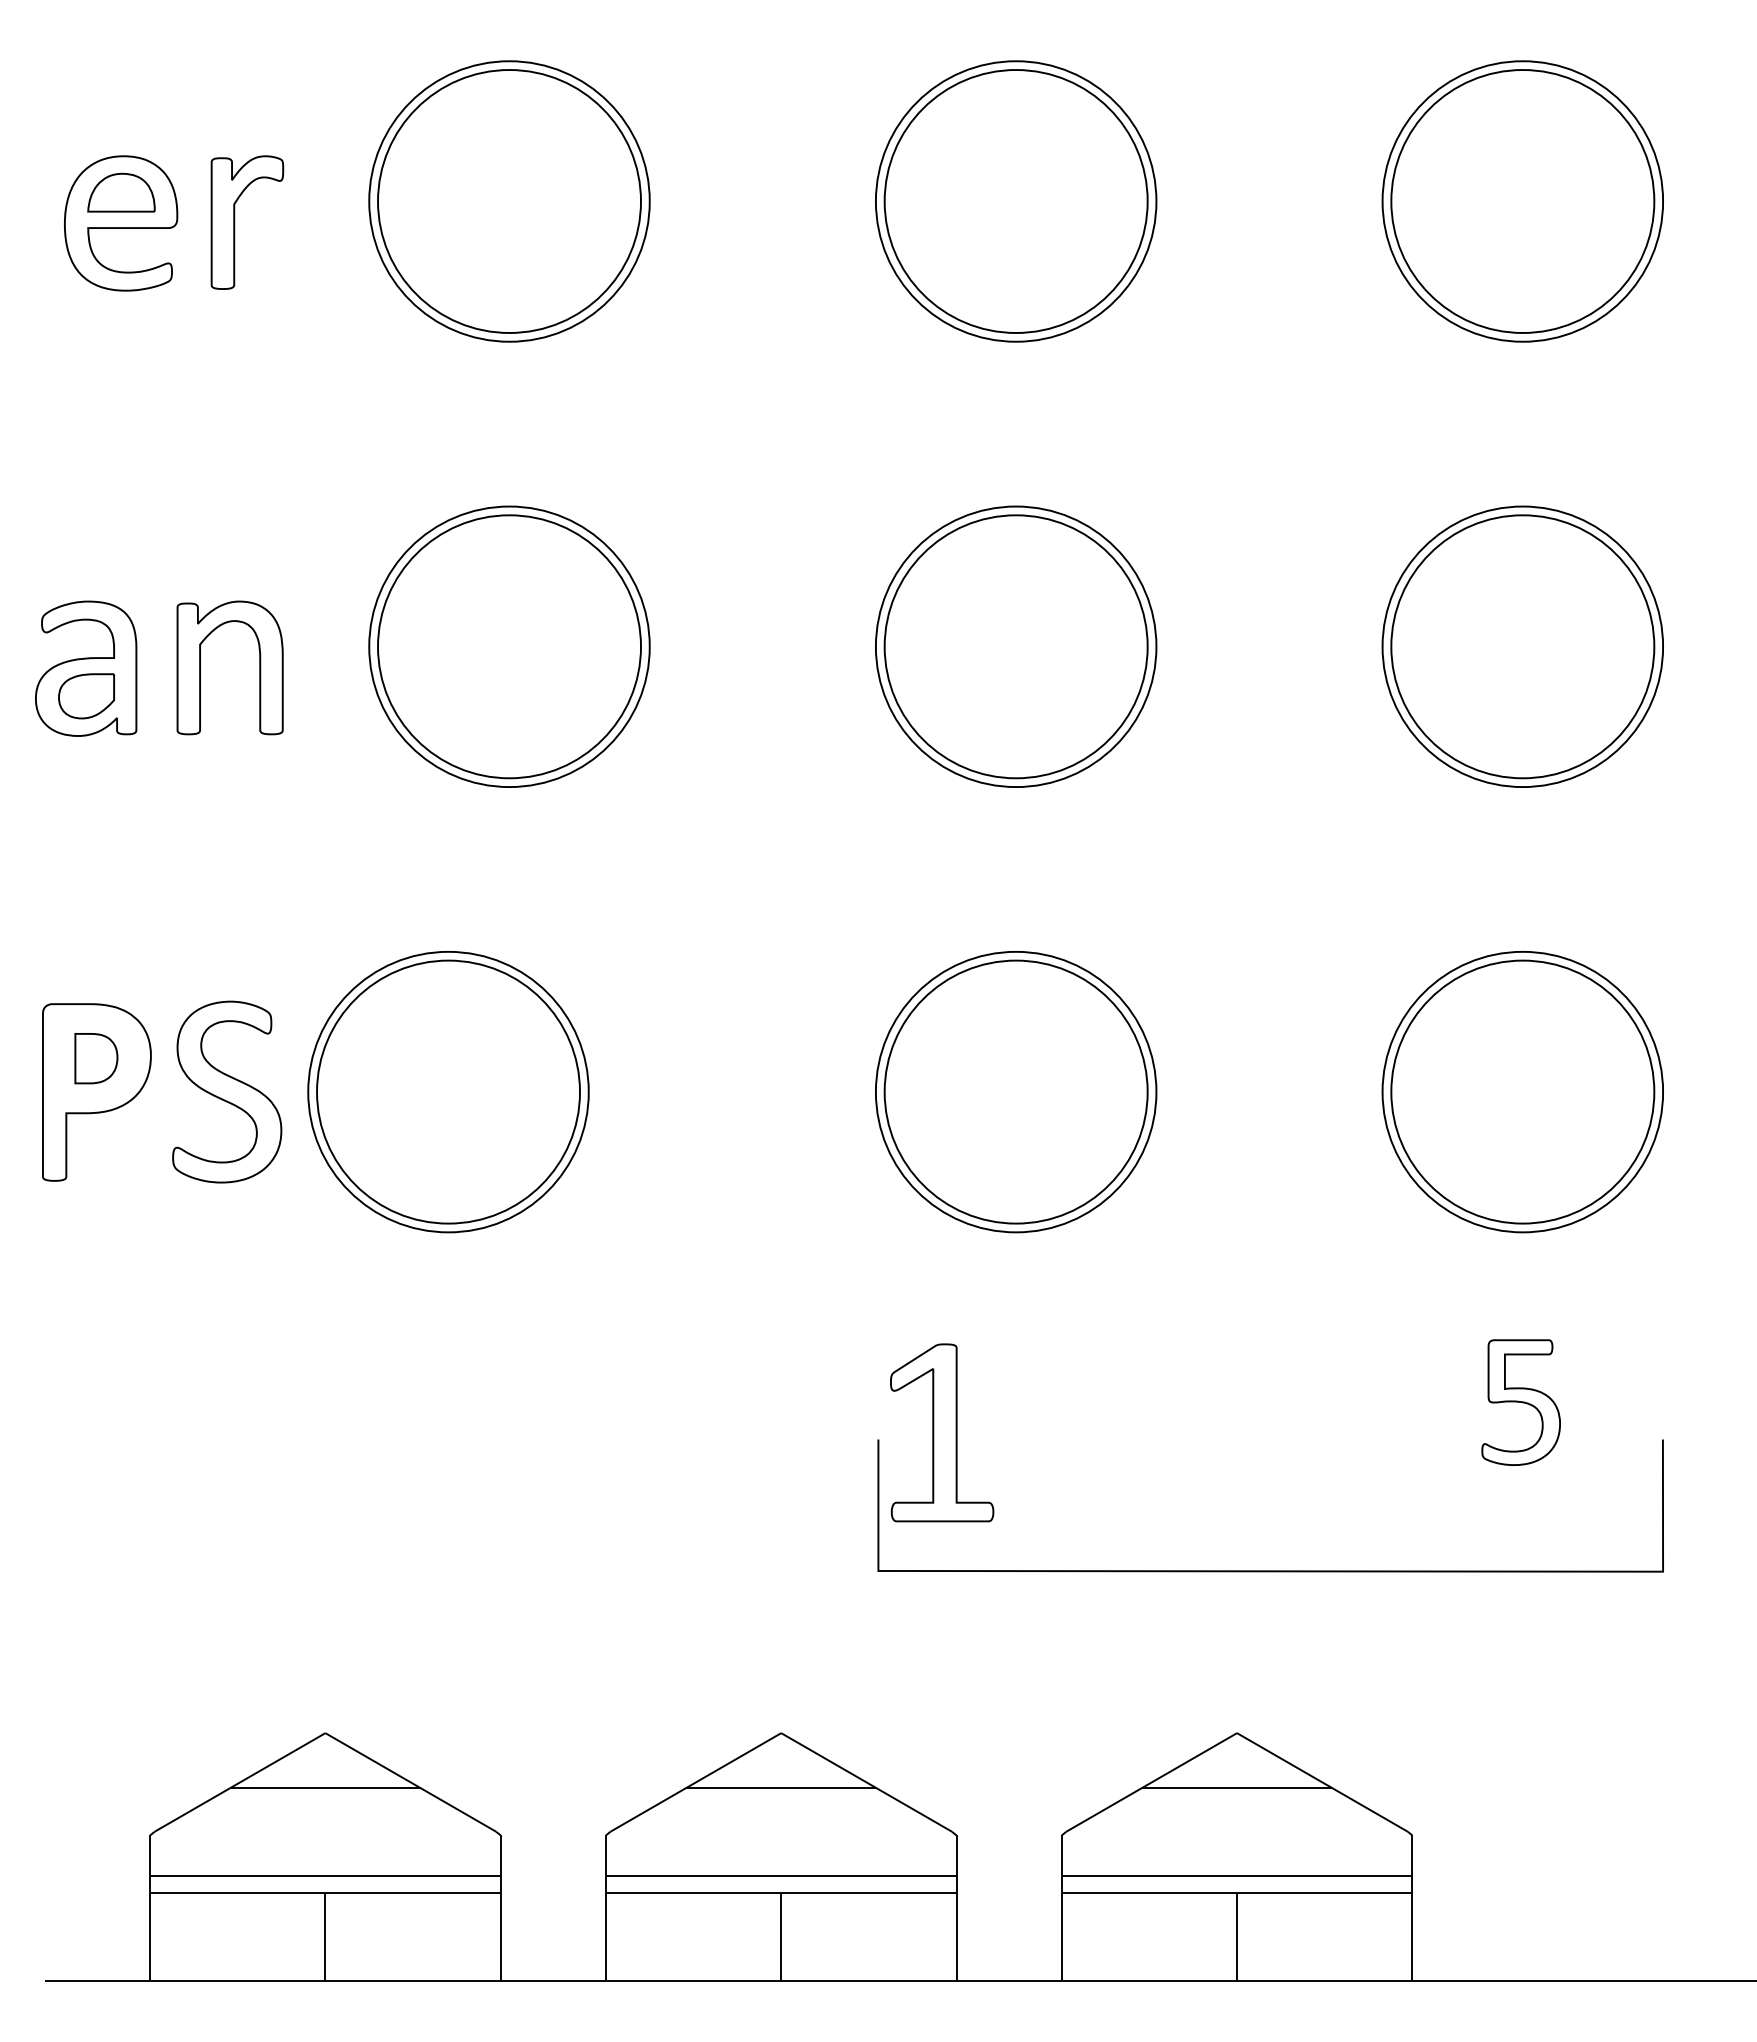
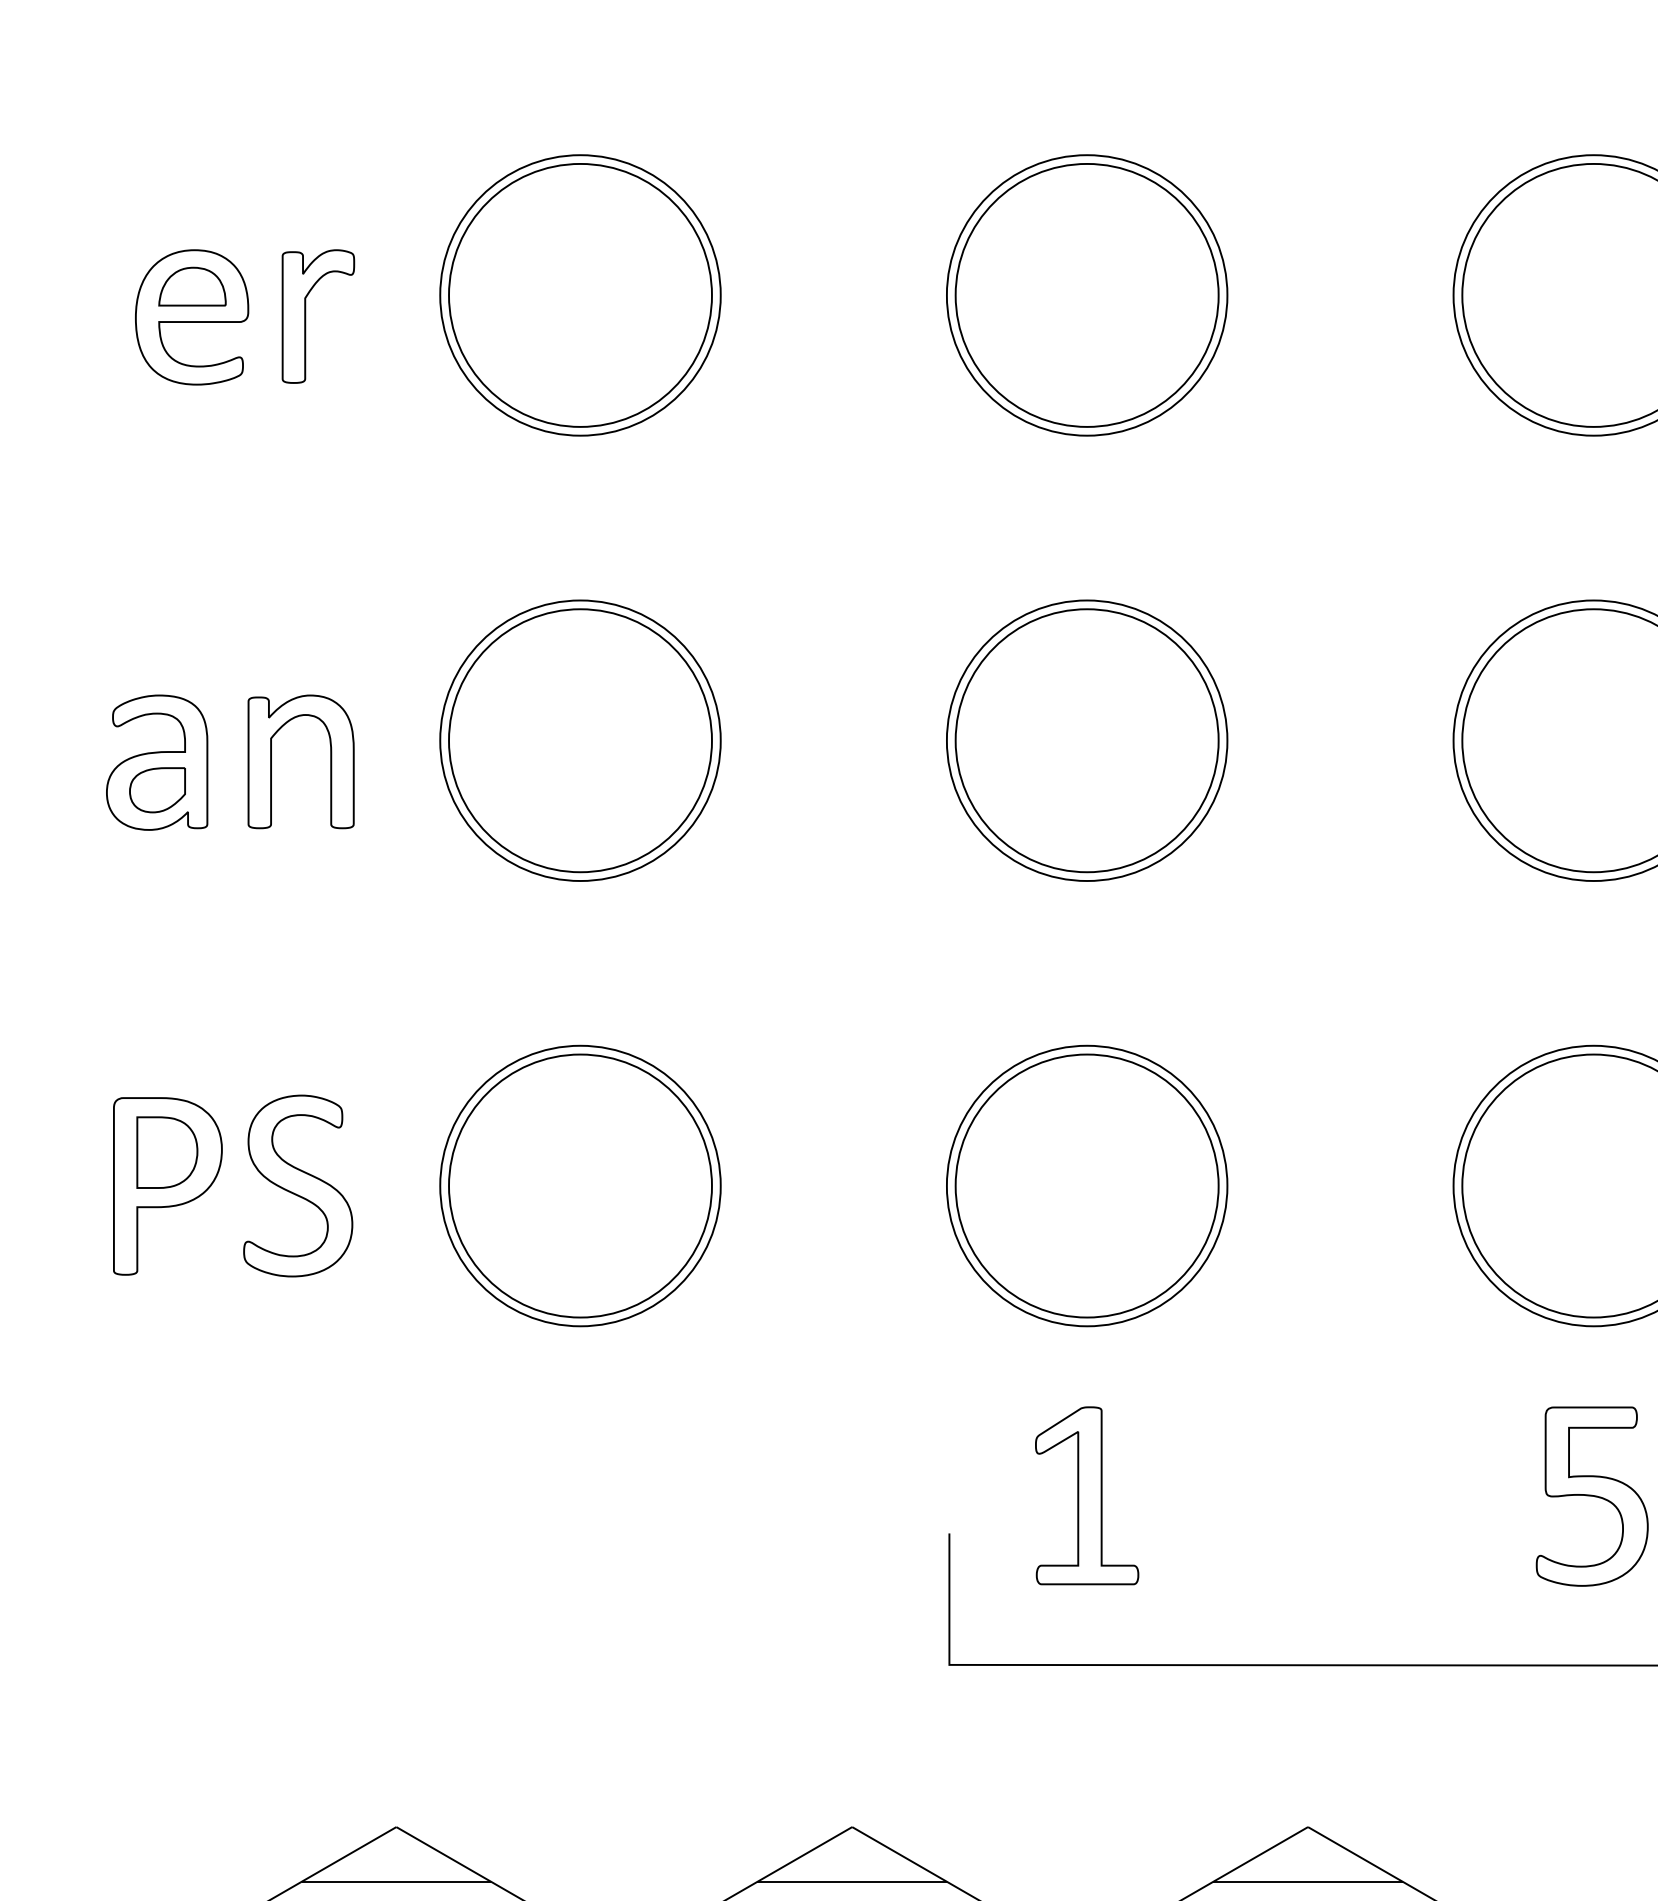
part: (96, 1058) -> (167, 1152), size x1.43
part: (448, 1092) -> (580, 1186), moved
part: (1520, 1402) -> (1591, 1496), size x1.43
part: (942, 1432) -> (1087, 1495), moved

